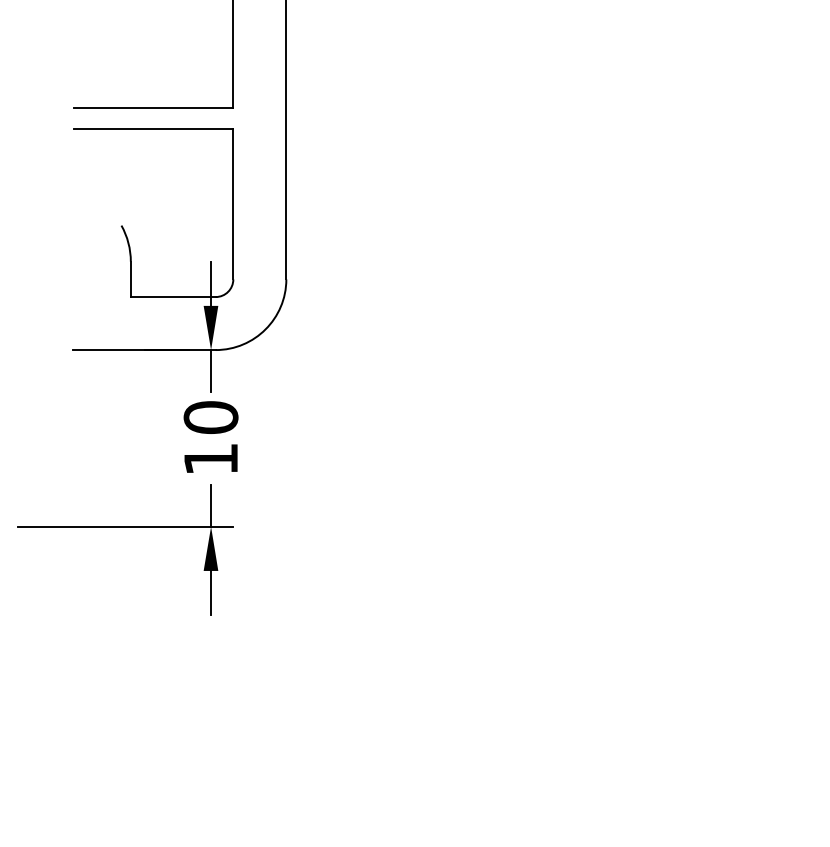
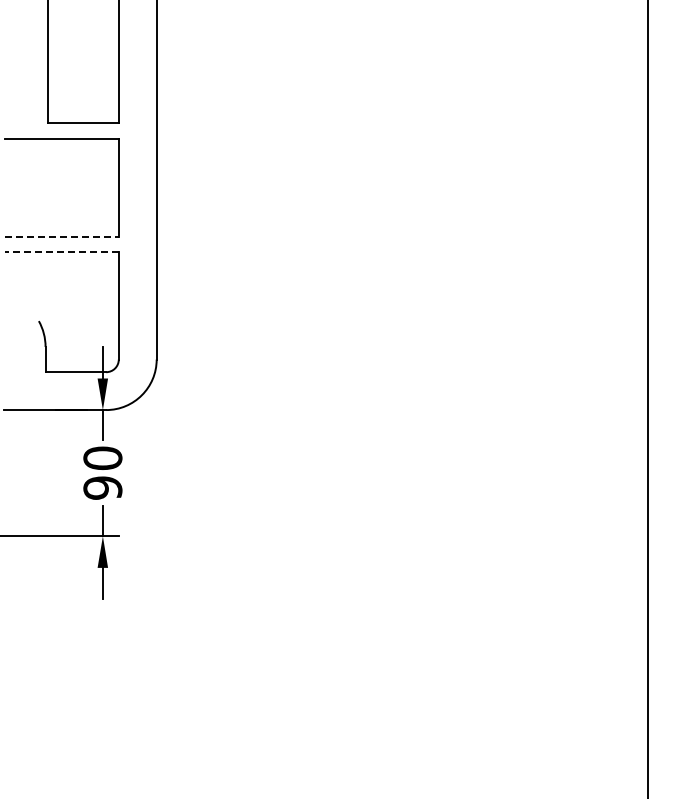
line: (154, 108) -> (62, 237), solid -> dashed
line: (154, 129) -> (62, 252), solid -> dashed
text: (210, 458) -> (102, 487), 10 -> 90

